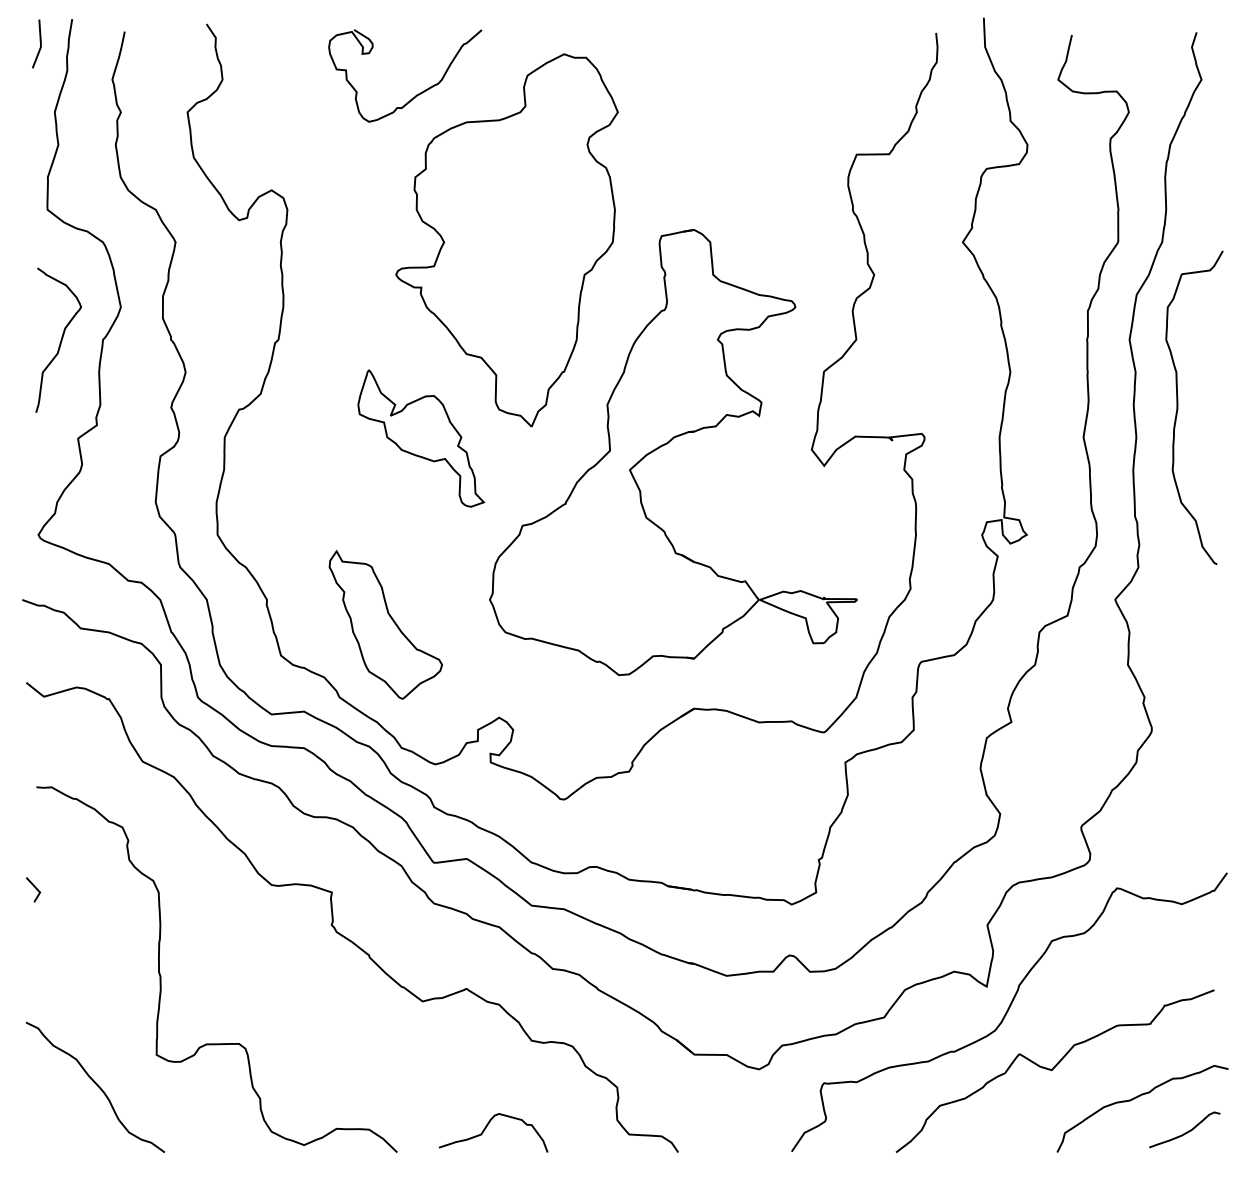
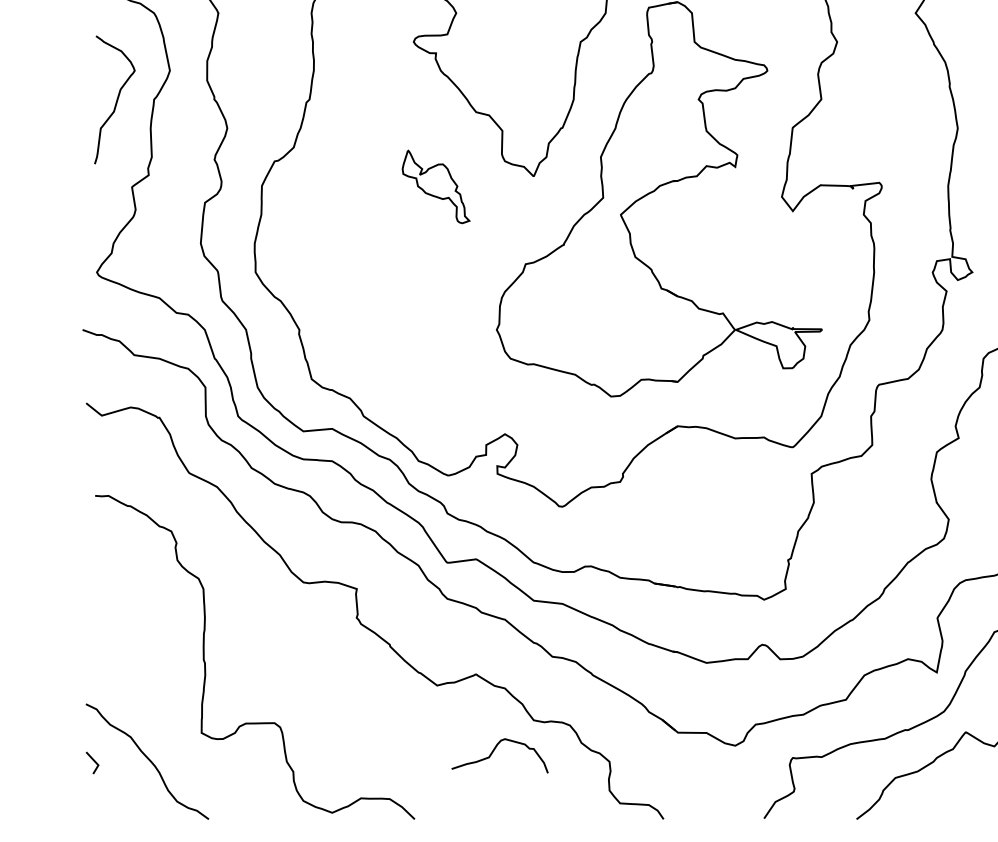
part: (421, 438) -> (436, 186), size x0.6
part: (385, 624) -> (404, 351), removed
line: (34, 887) -> (93, 760), moved
curve: (486, 1128) -> (493, 752), moved

